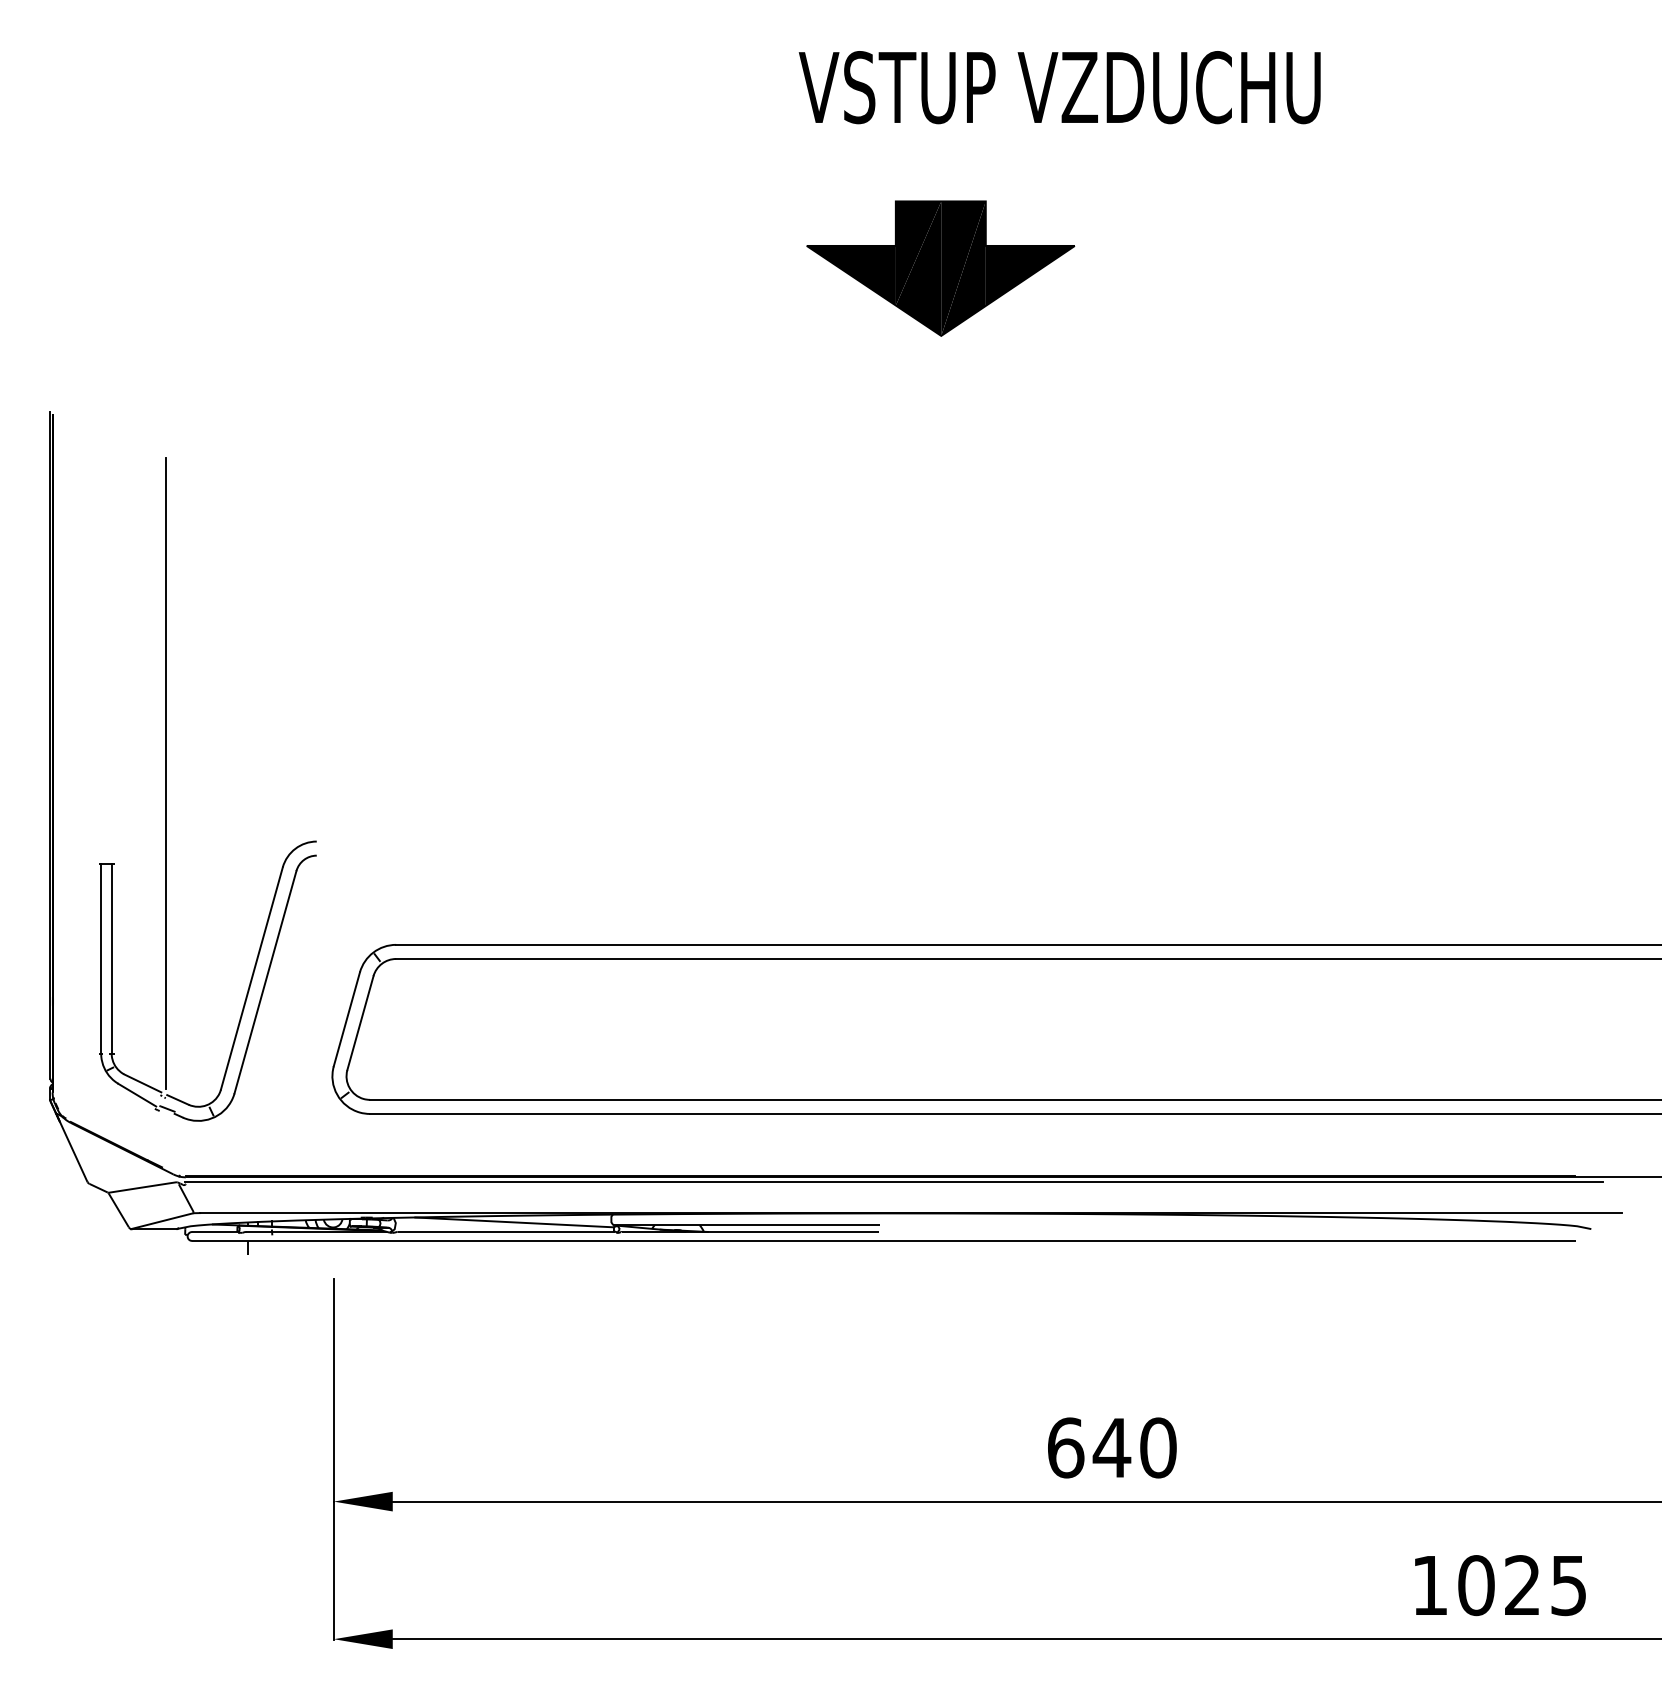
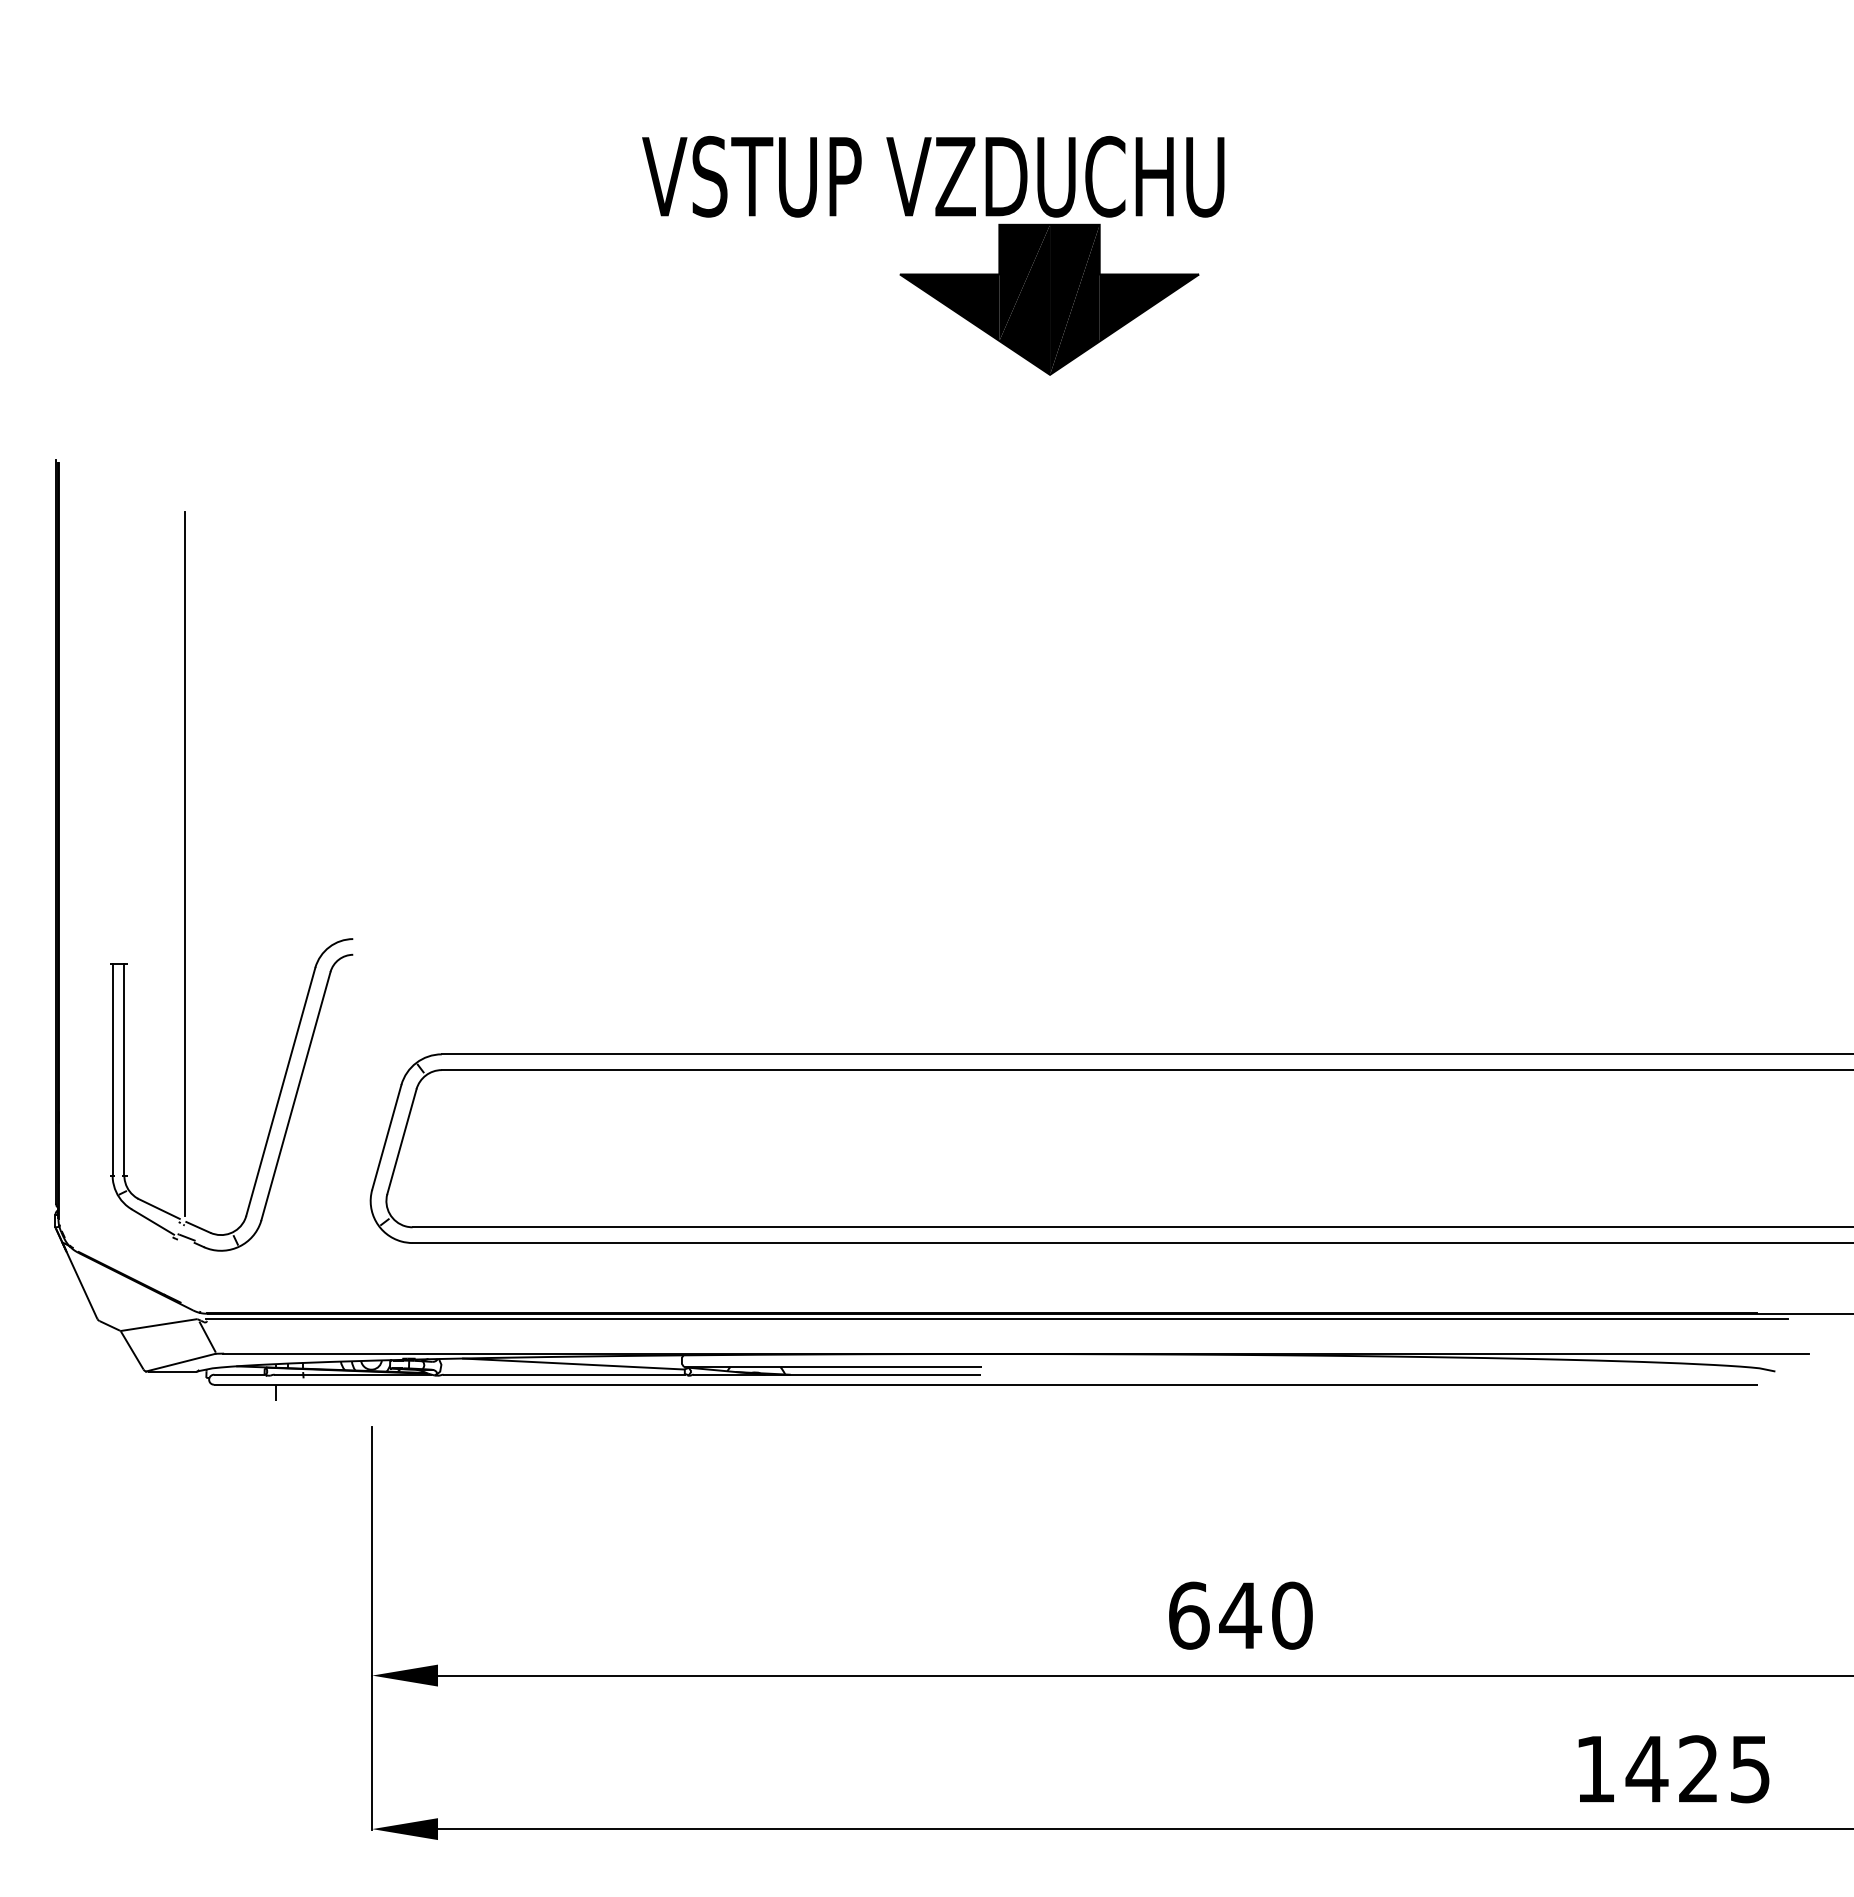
text: (1059, 87) -> (933, 176), moved
text: (1475, 1585) -> (1646, 1769), 1025 -> 1425

